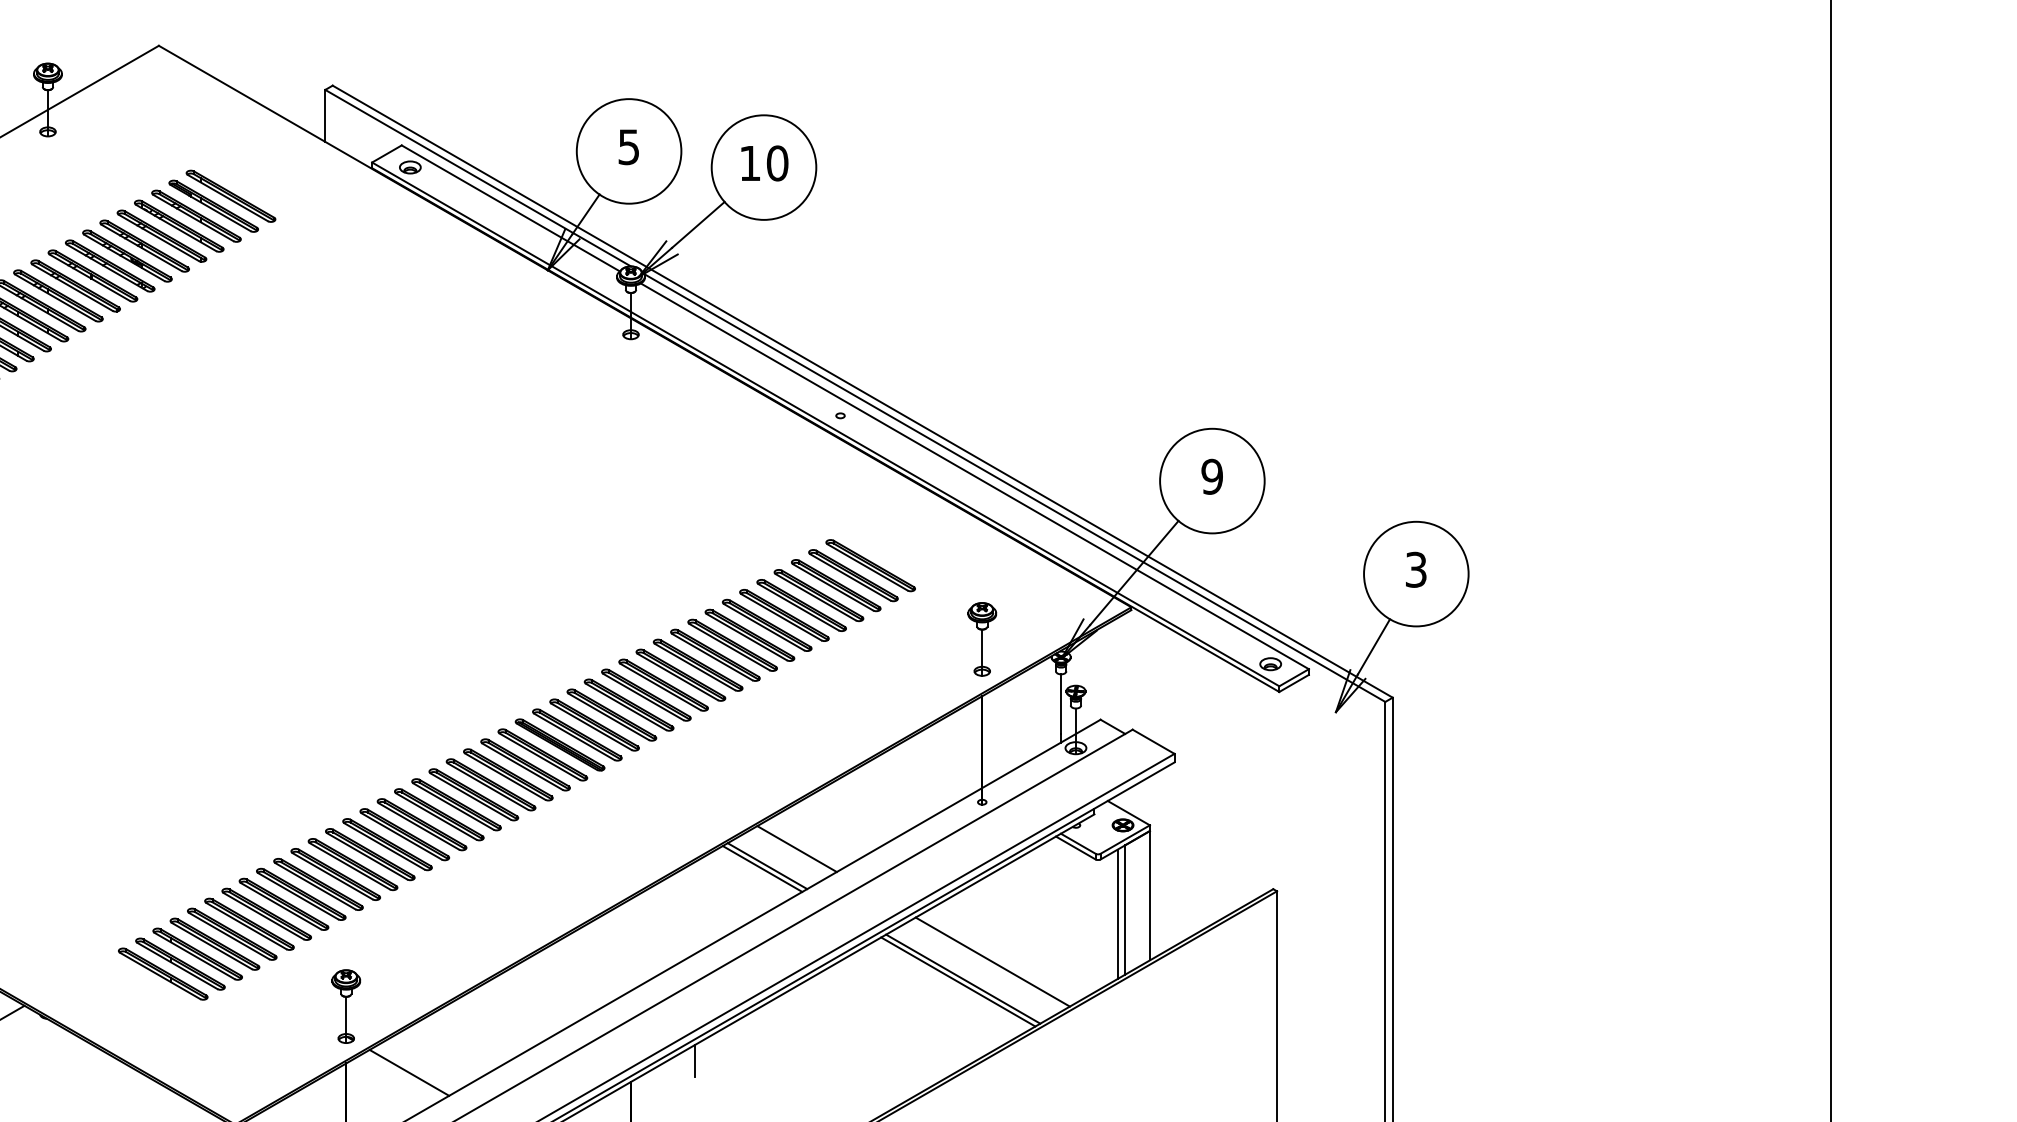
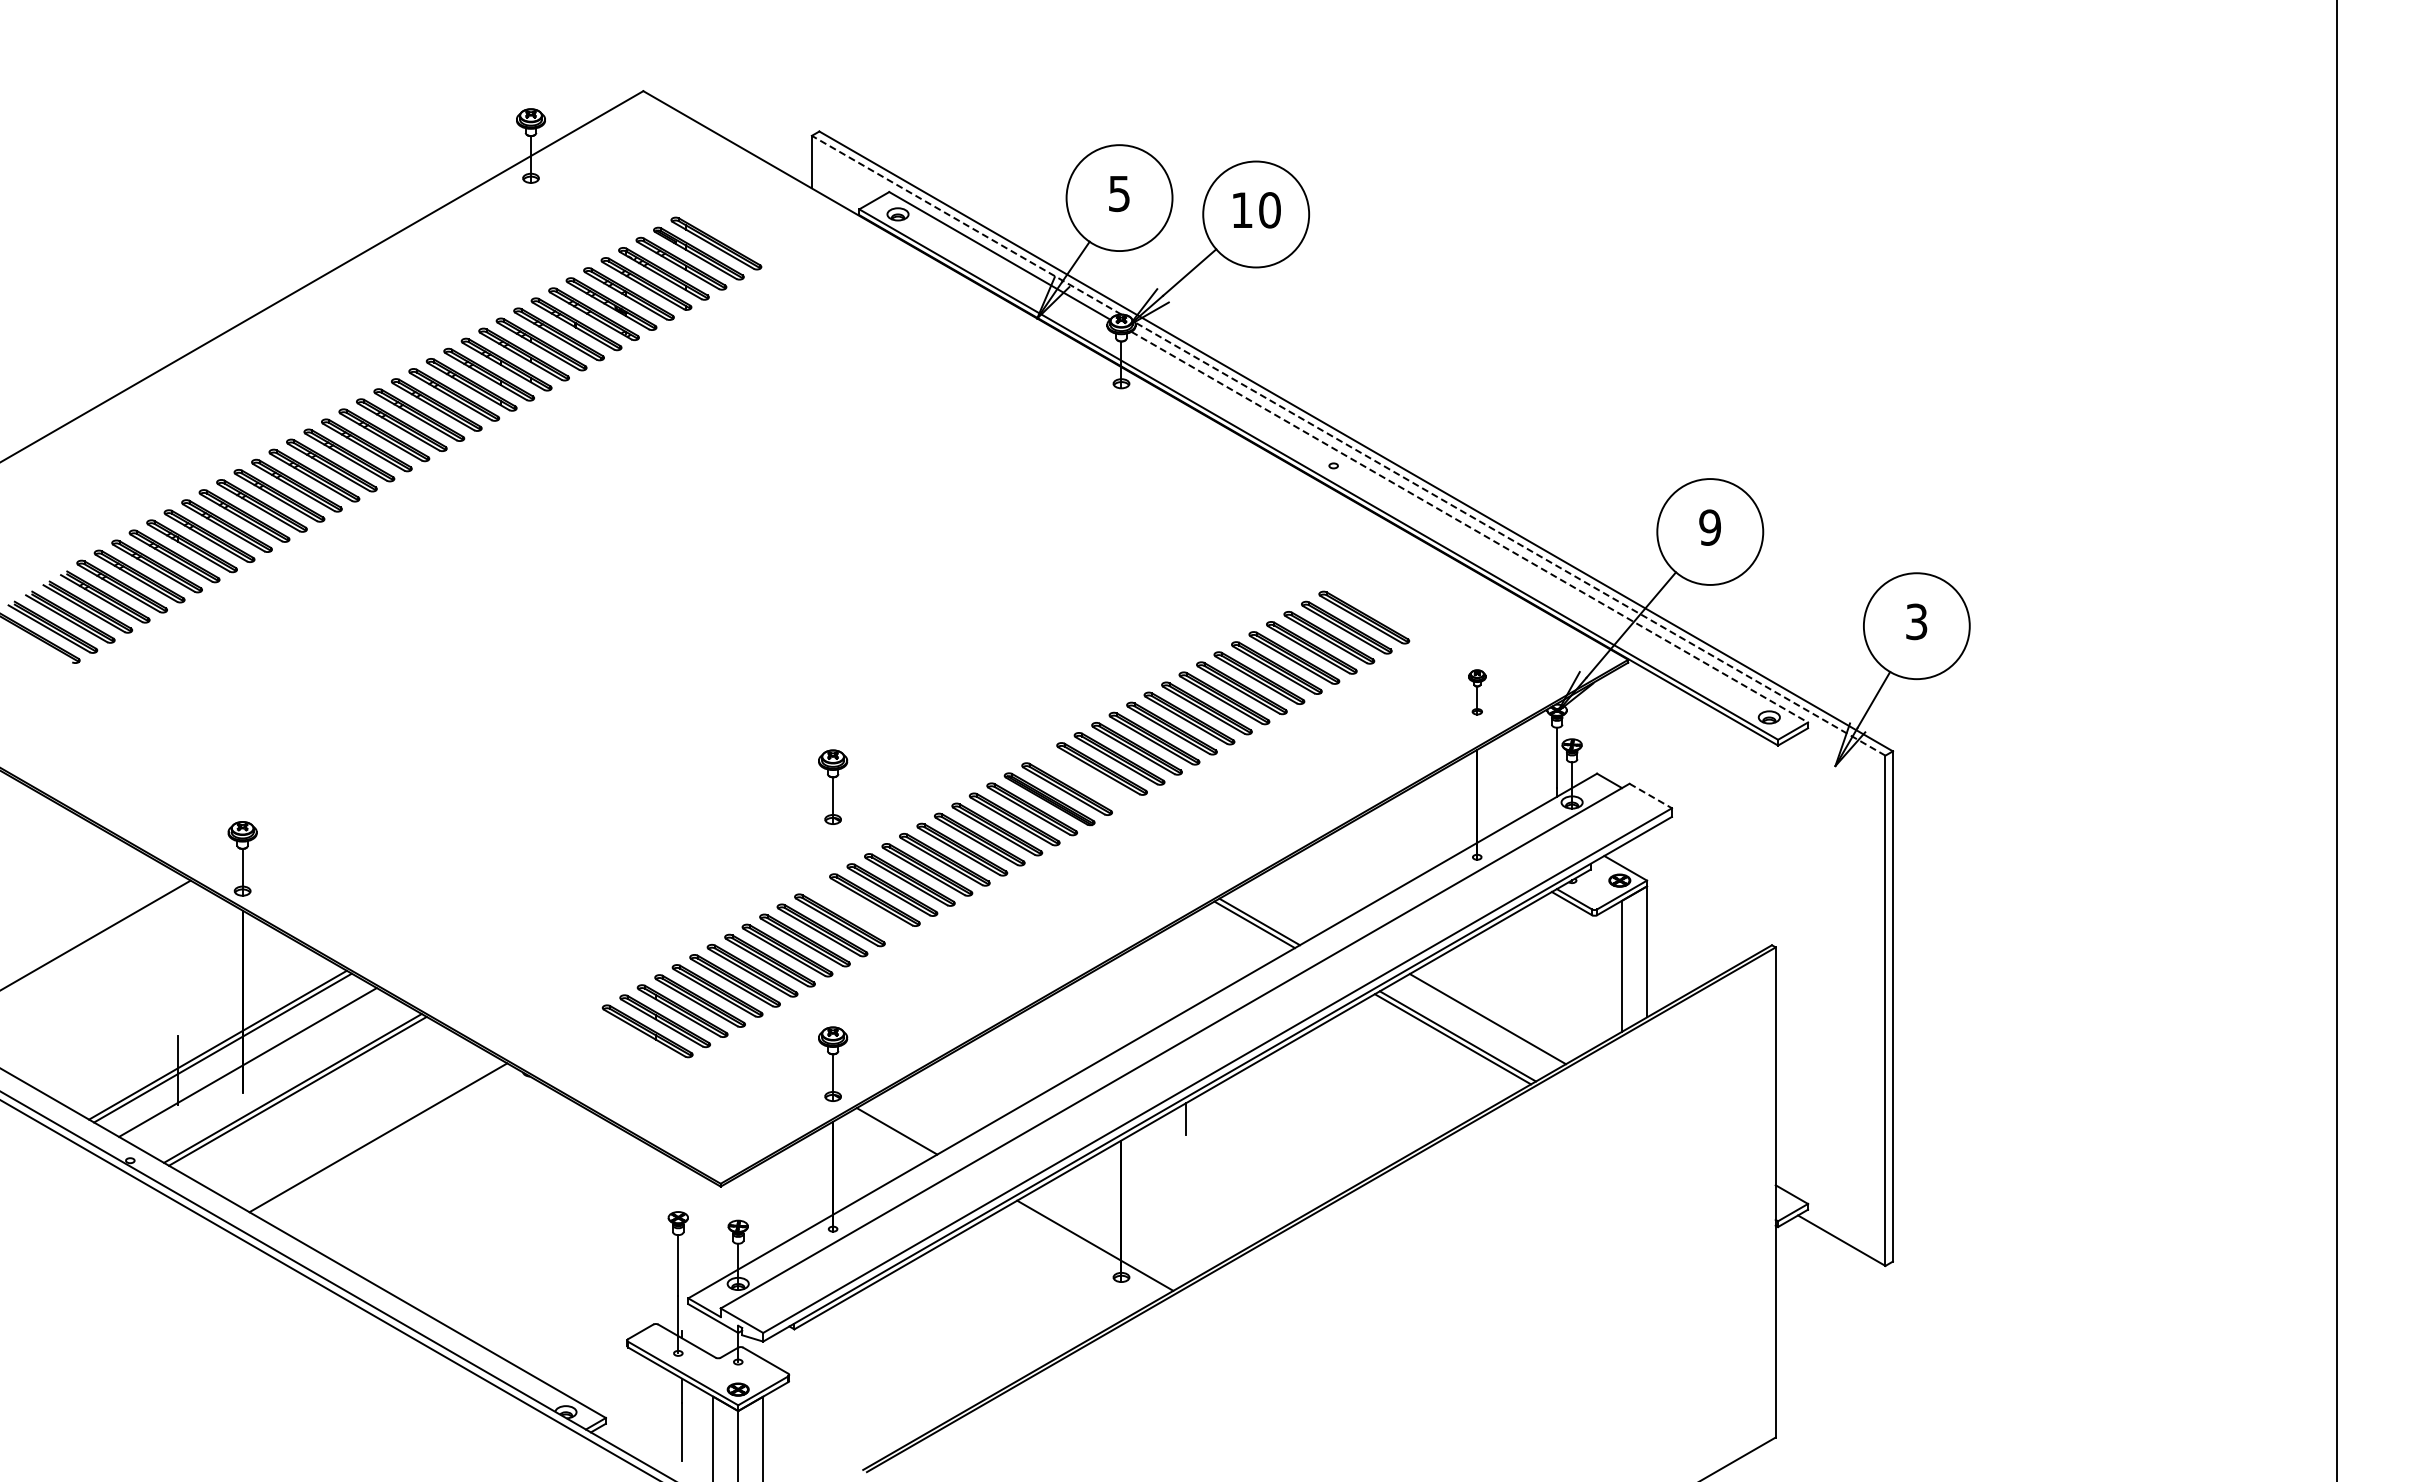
line: (477, 178) -> (966, 225), solid -> dashed
line: (974, 476) -> (1469, 527), solid -> dashed
line: (1014, 487) -> (1509, 538), solid -> dashed
part: (982, 639) -> (1477, 692), size x0.6
part: (594, 724) -> (1084, 778), removed
part: (346, 732) -> (833, 786), added
line: (1153, 742) -> (1650, 796), solid -> dashed
line: (796, 848) -> (1289, 904), removed
part: (370, 854) -> (857, 910), removed
line: (1117, 914) -> (1614, 970), removed

